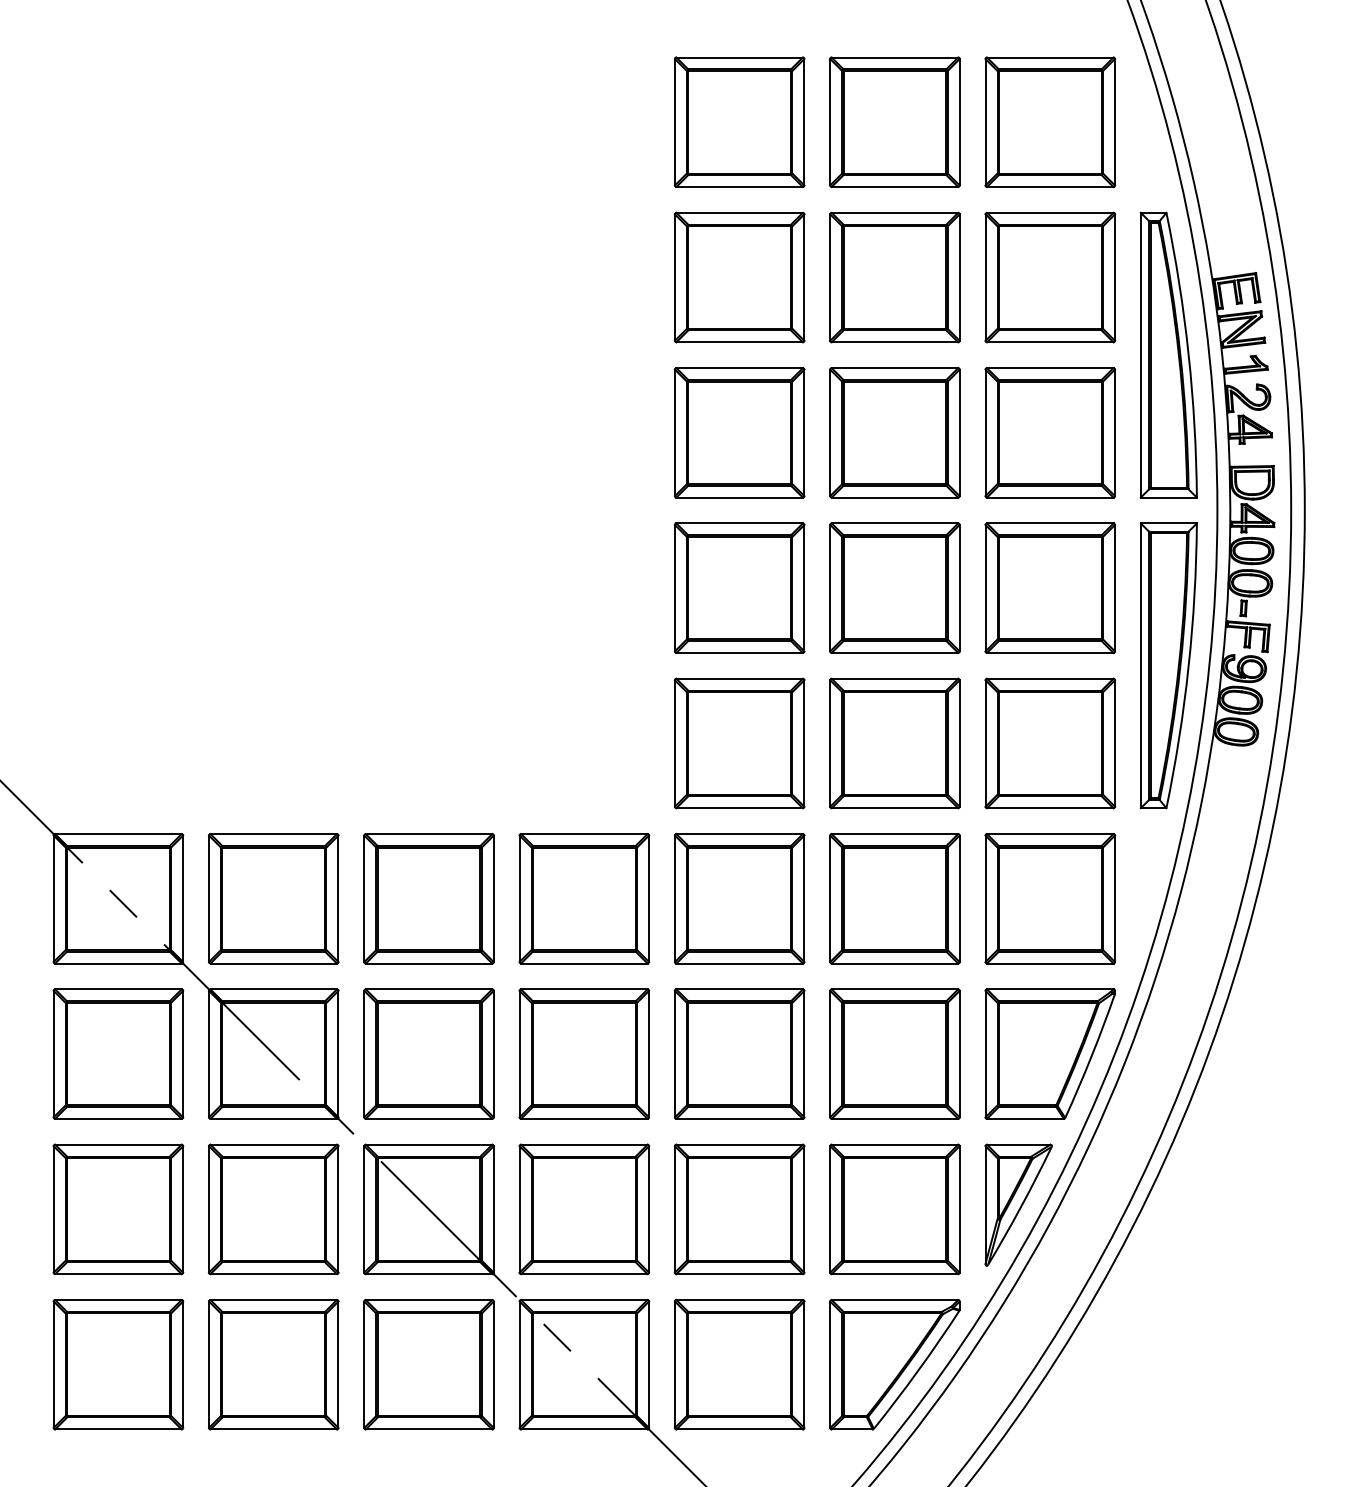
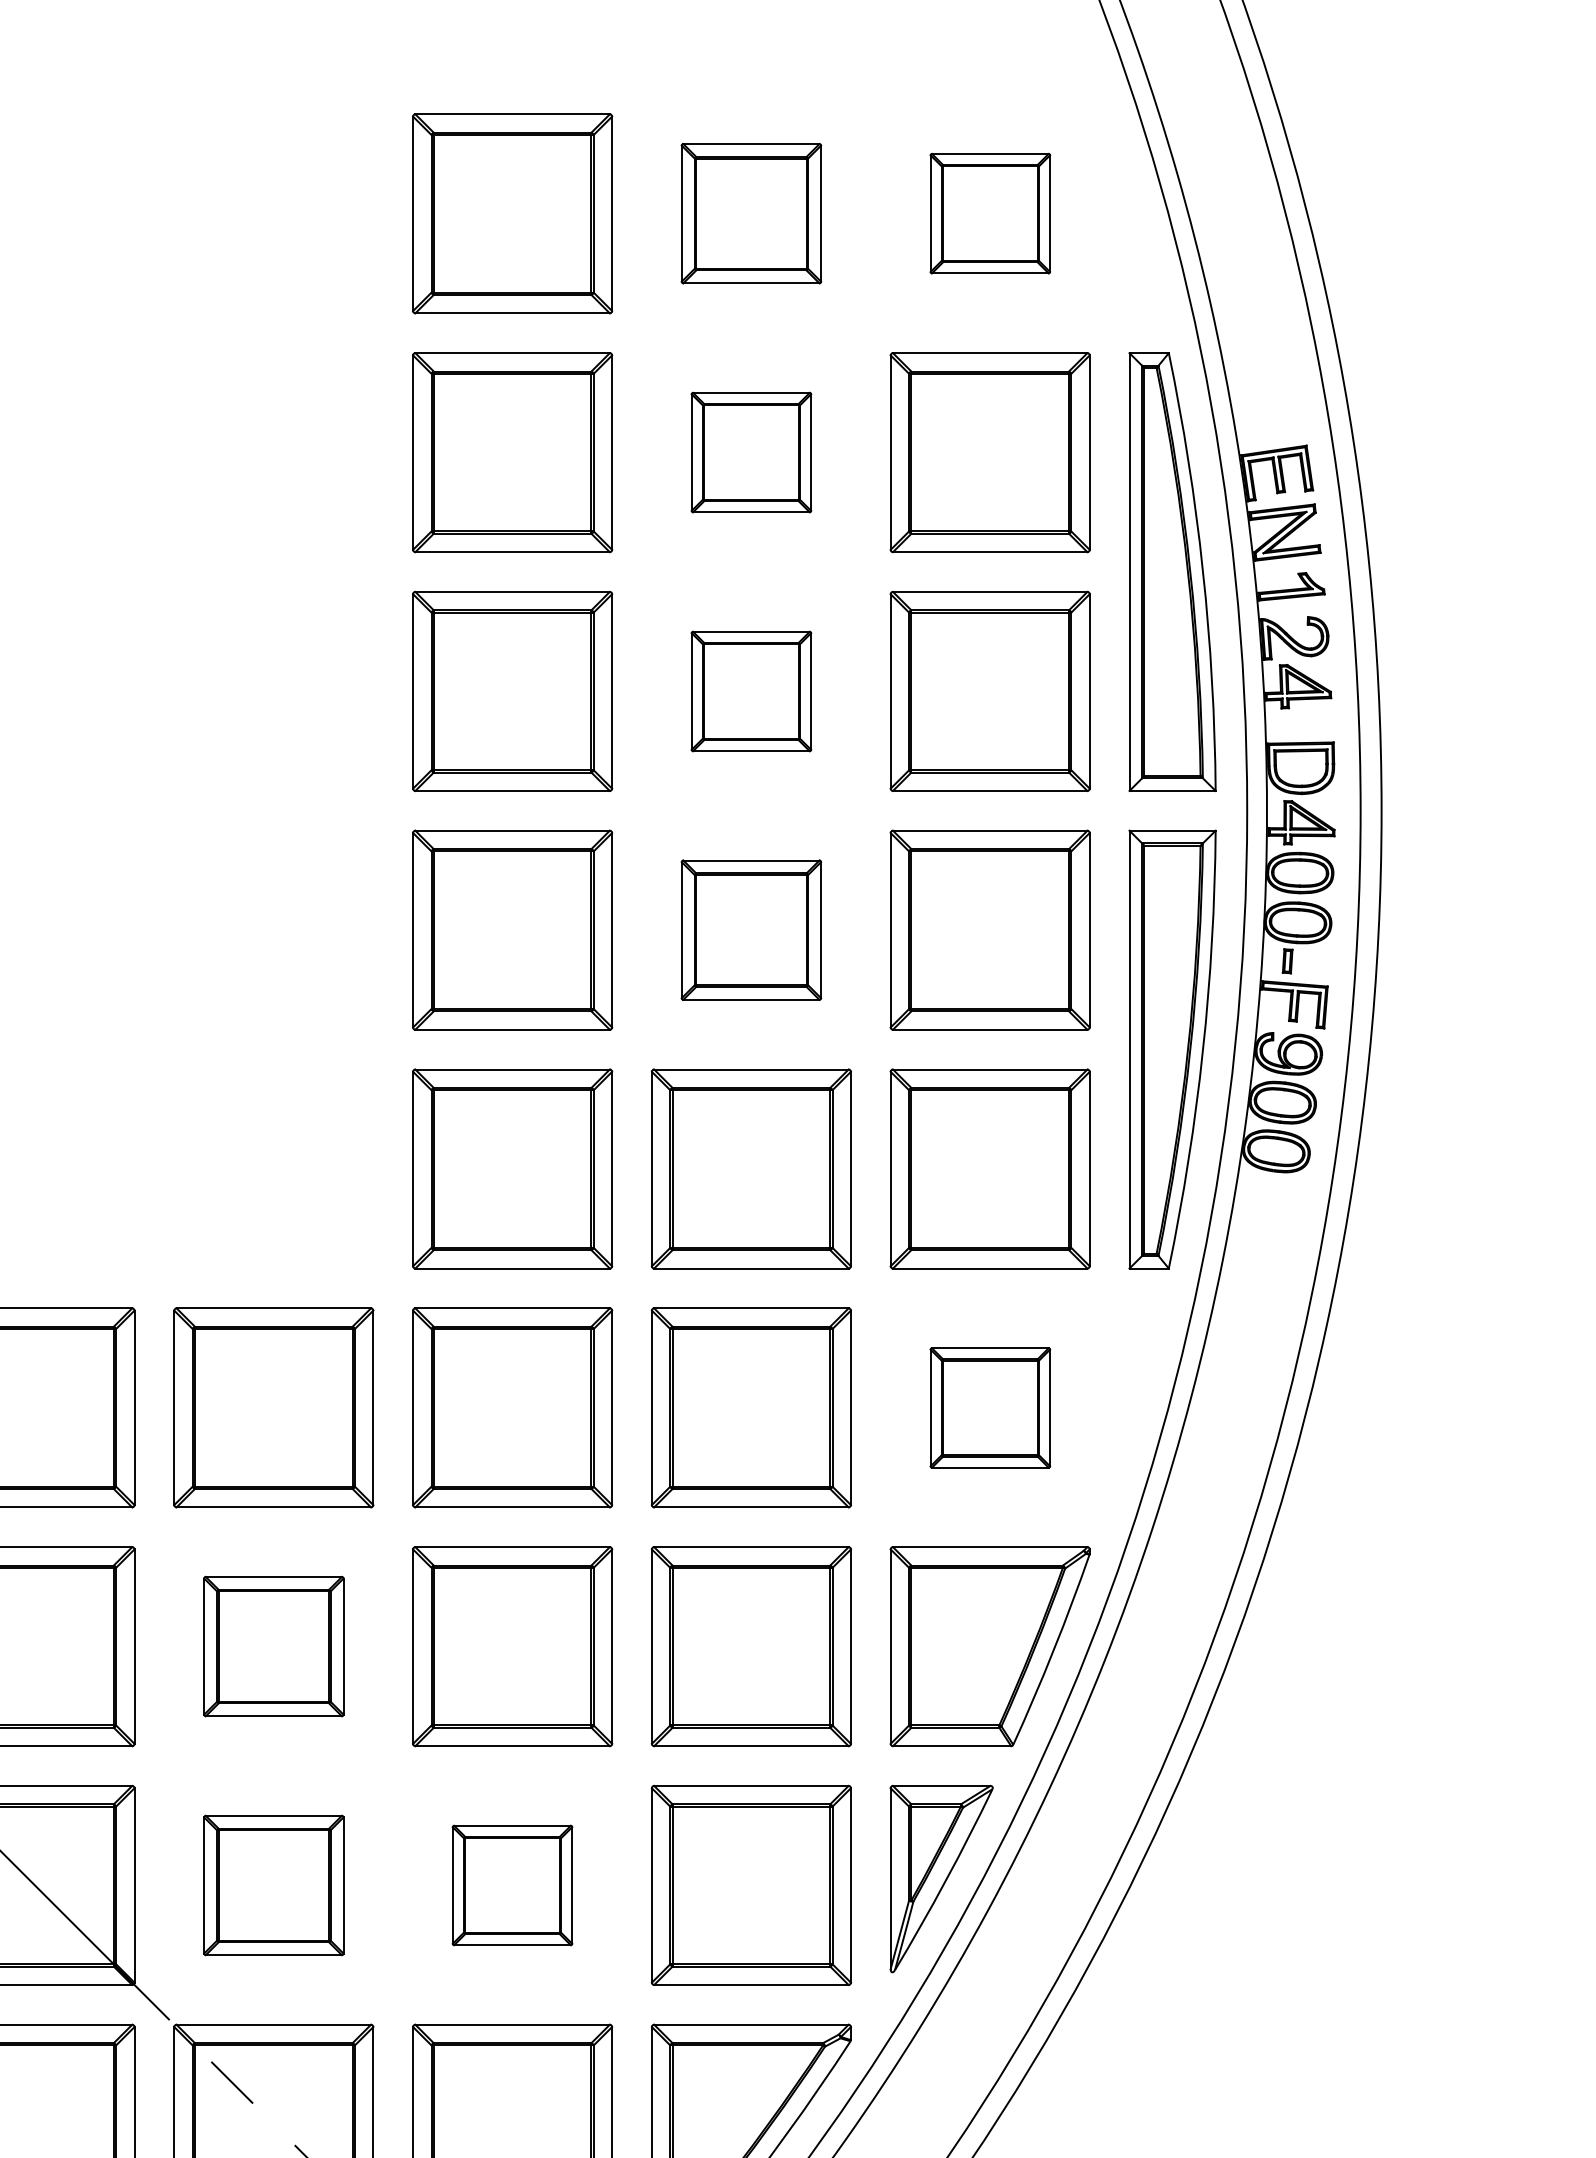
part: (894, 121) -> (750, 212), size x0.7
part: (1050, 121) -> (990, 212), size x0.6
part: (894, 277) -> (750, 452), size x0.6
part: (894, 432) -> (750, 690), size x0.6
part: (894, 587) -> (750, 929), size x0.7
part: (1050, 898) -> (990, 1407), size x0.6
part: (584, 1053) -> (274, 1645), size x0.7
part: (584, 1209) -> (274, 1885), size x0.7
part: (739, 1209) -> (512, 1885), size x0.6

